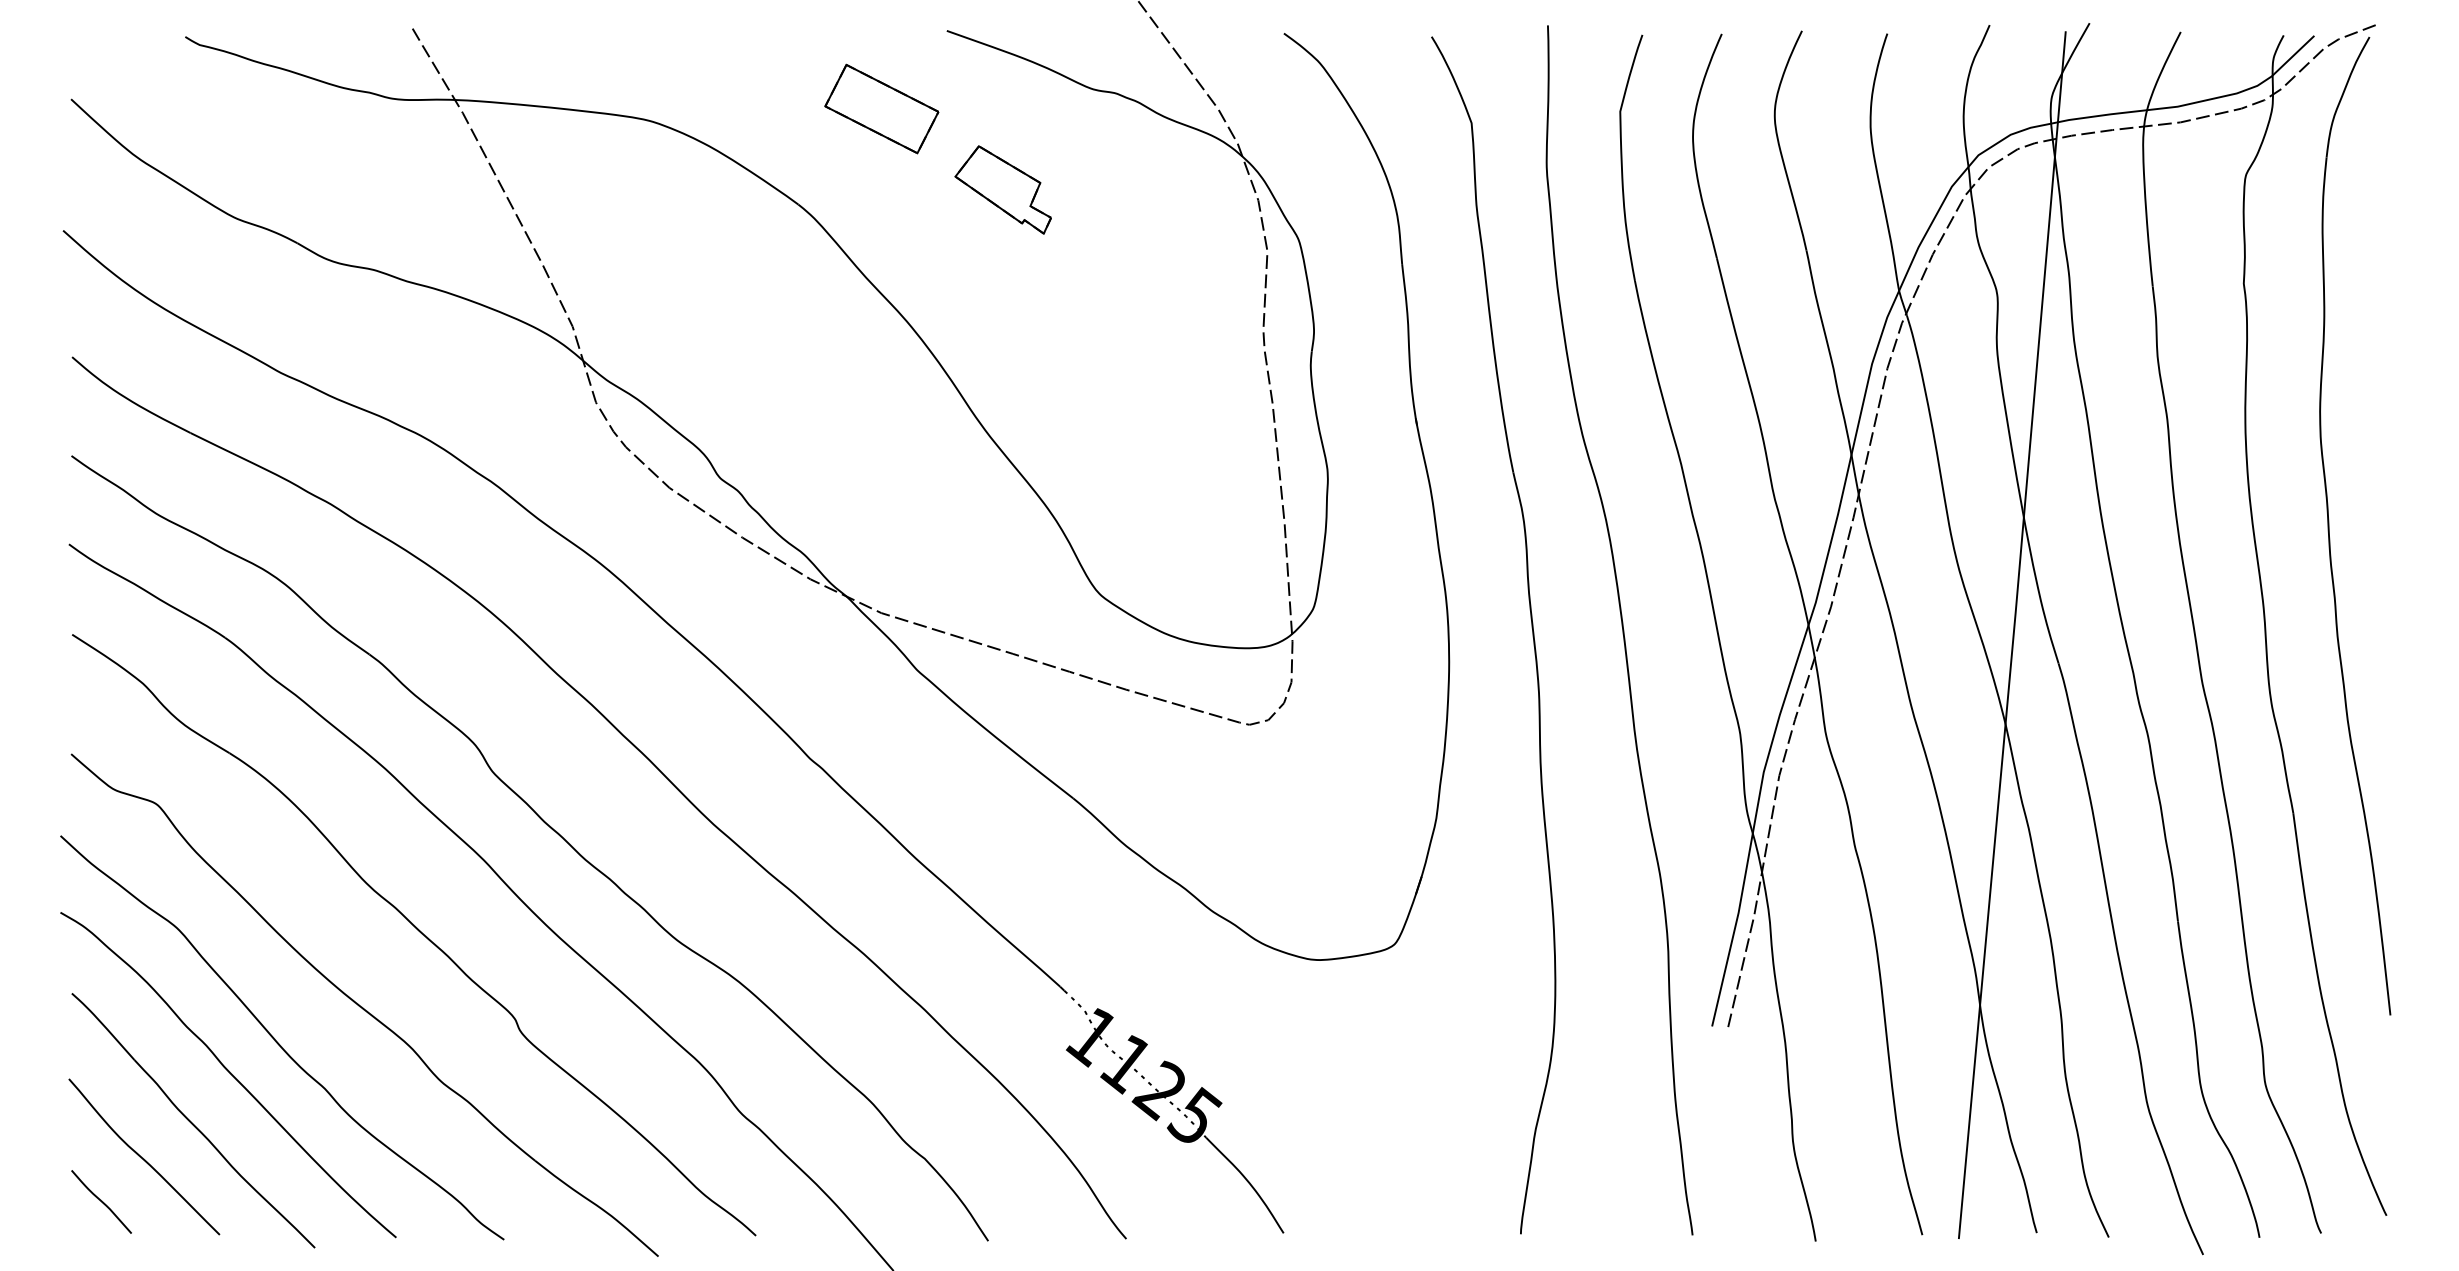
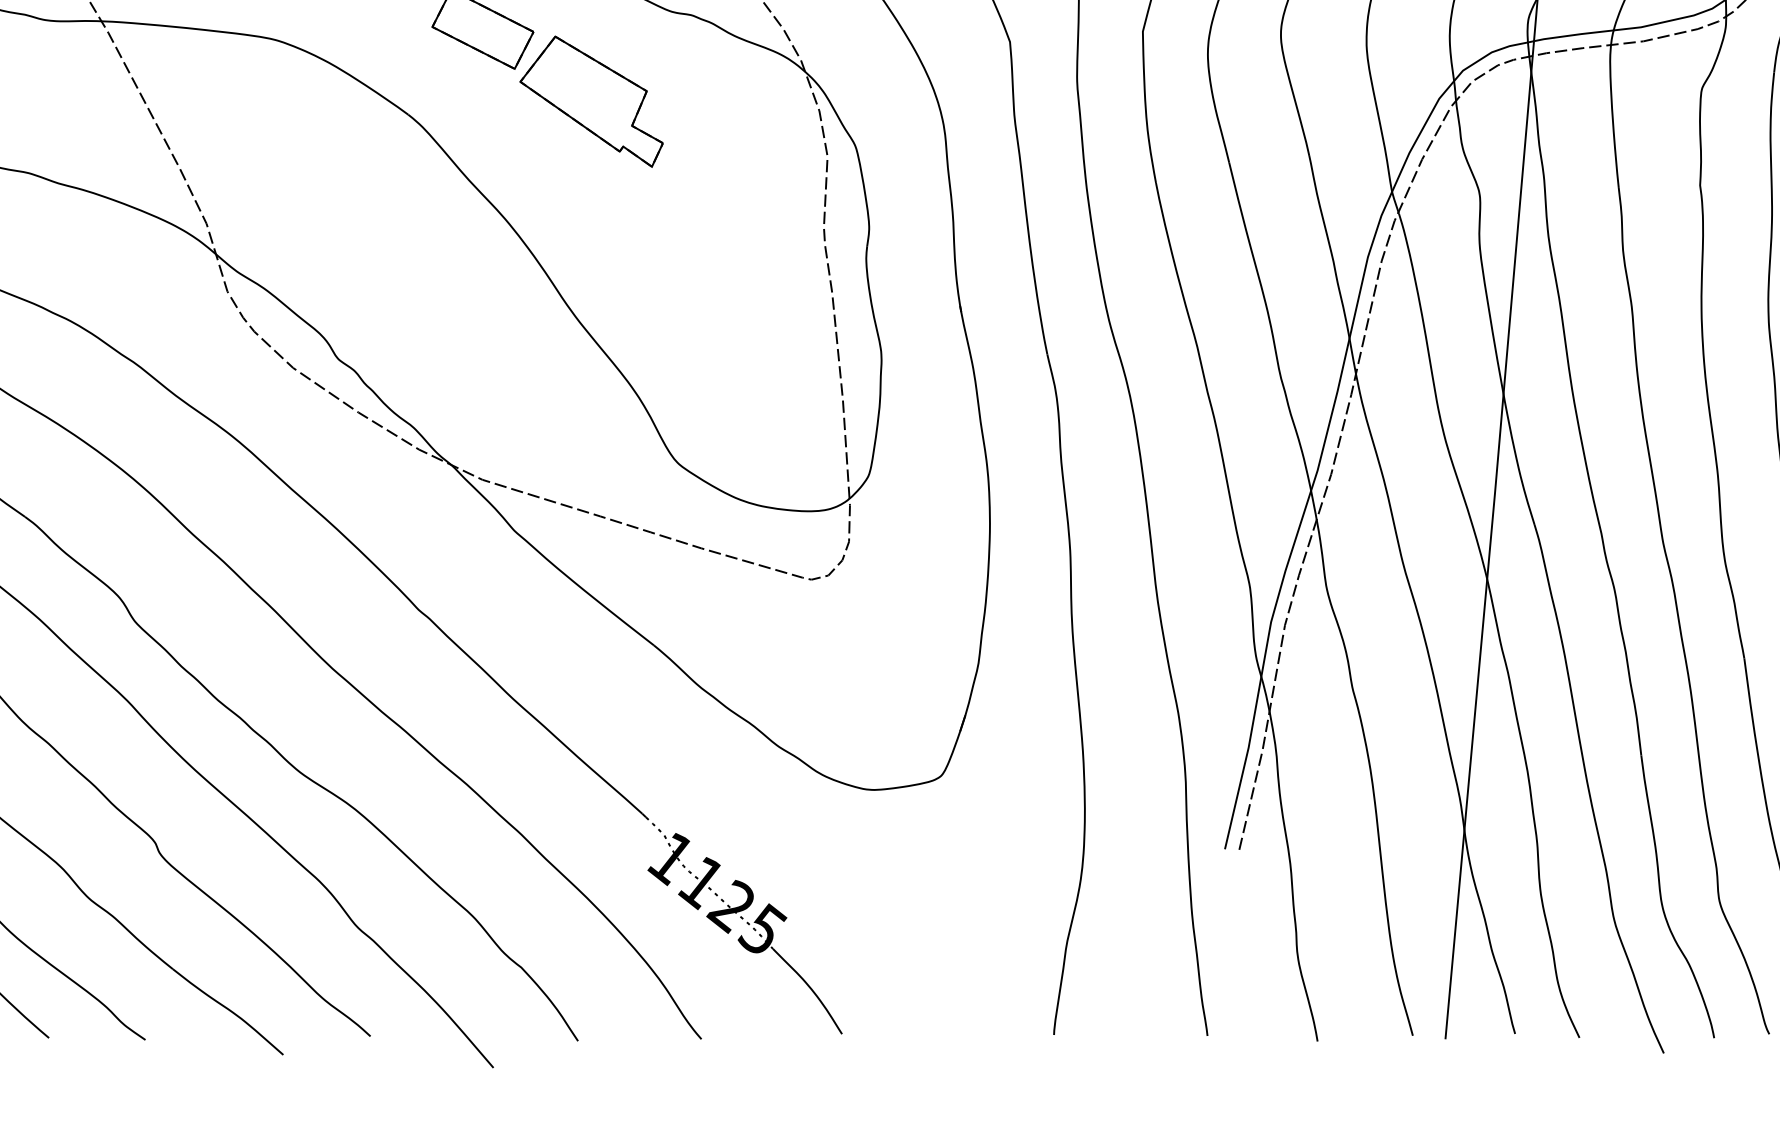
part: (1002, 189) -> (590, 101), size x1.67

